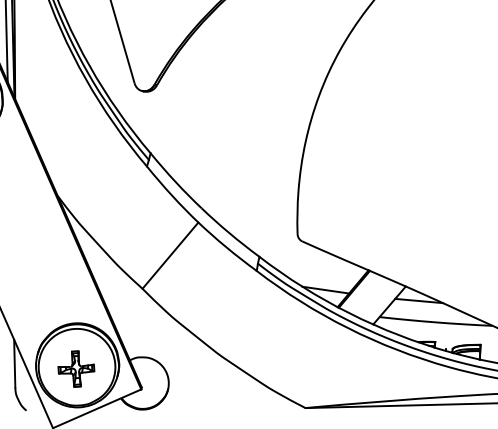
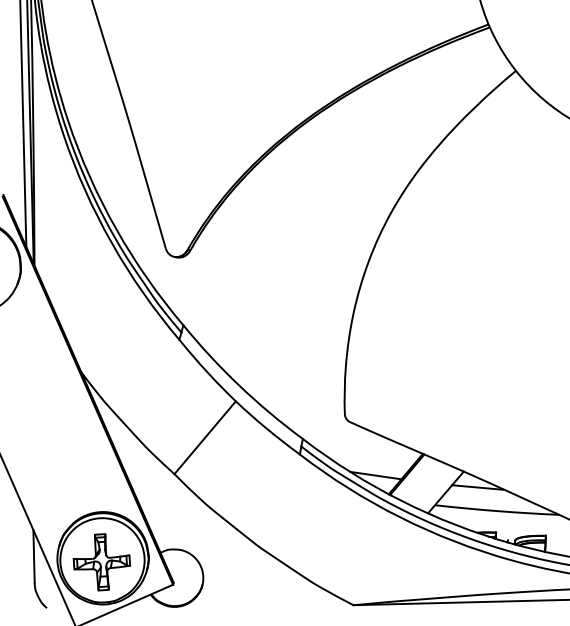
part: (76, 369) -> (101, 562), size x1.43

